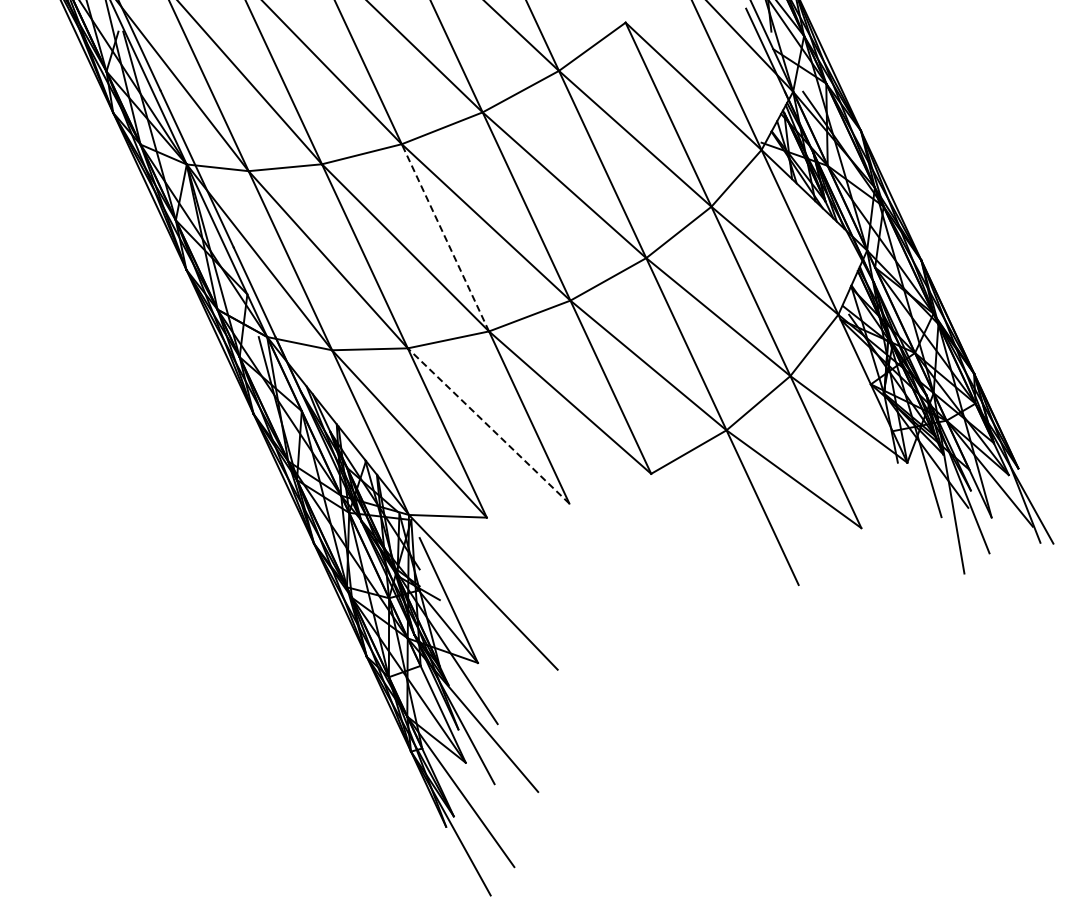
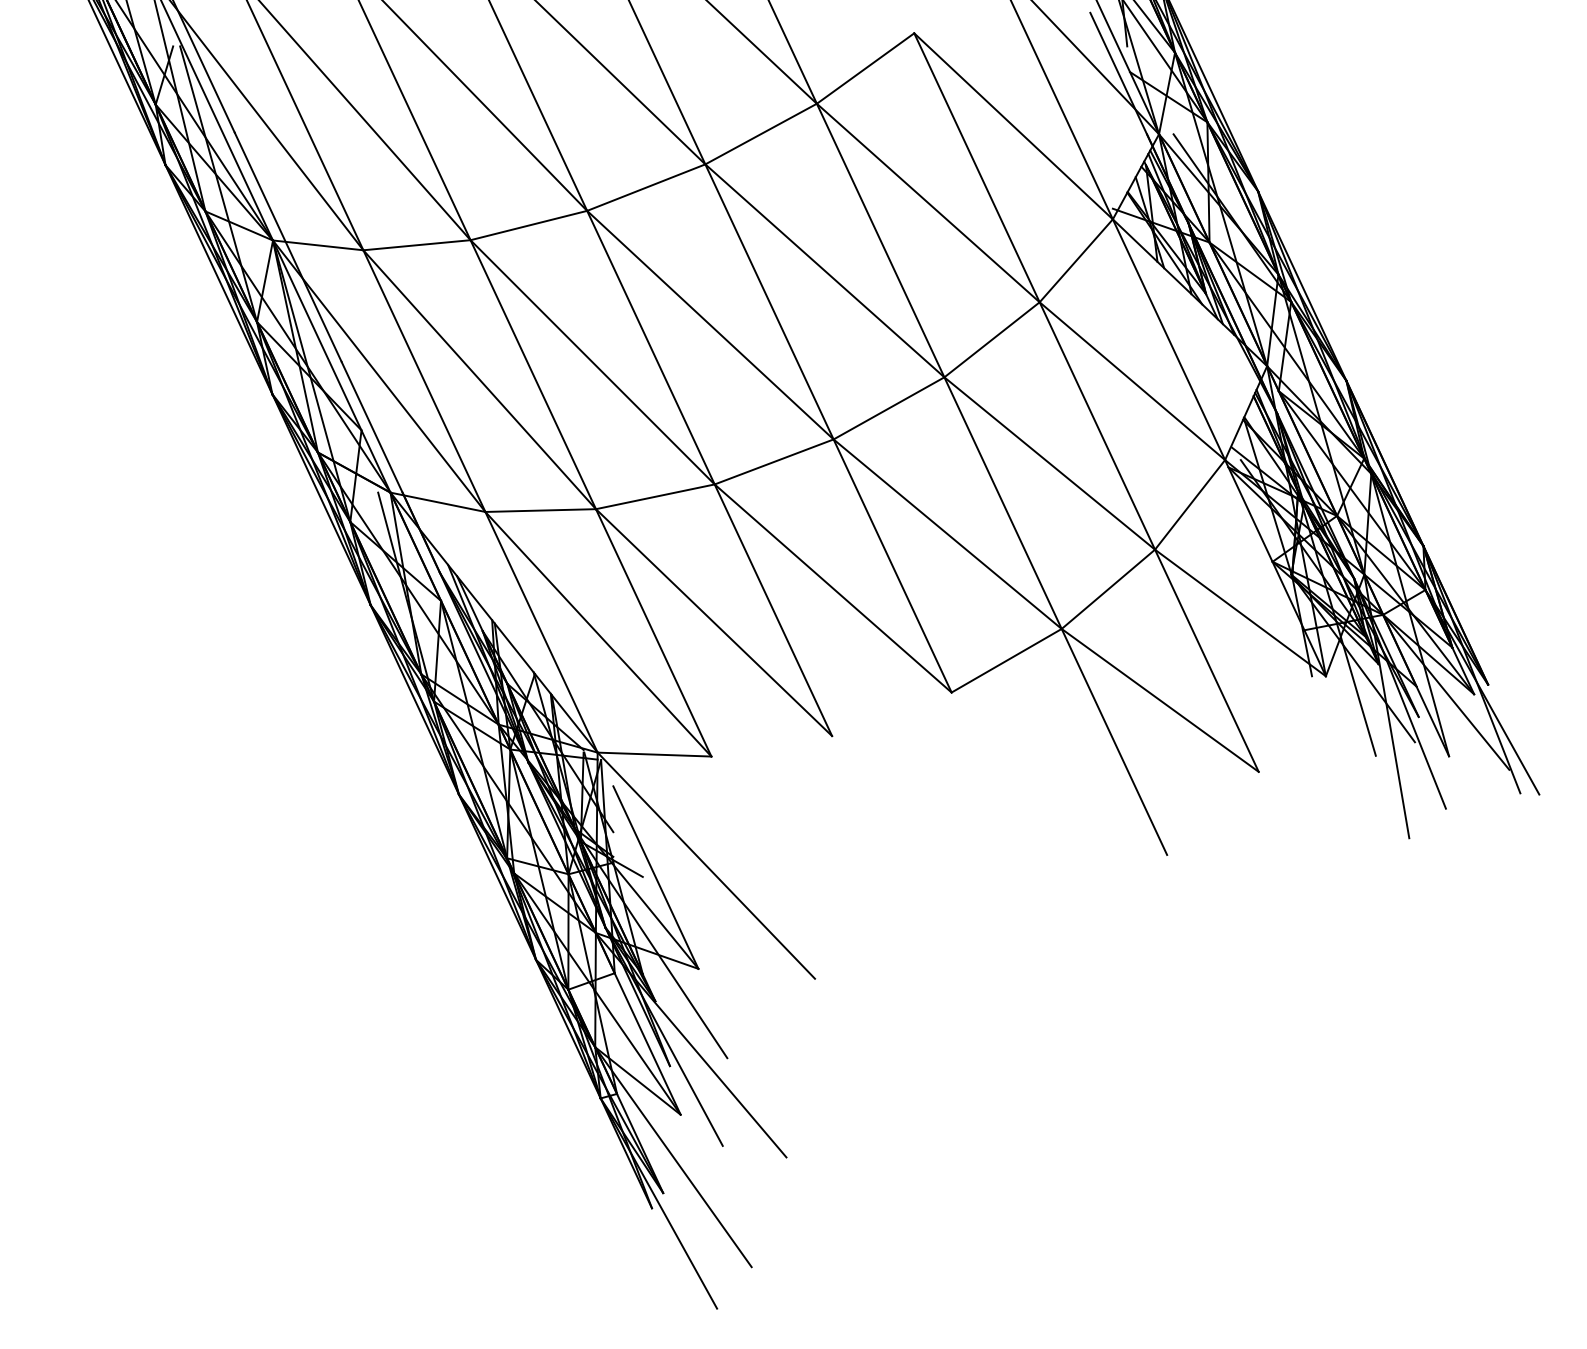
line: (445, 237) -> (651, 347), dashed -> solid
line: (488, 425) -> (713, 621), dashed -> solid

